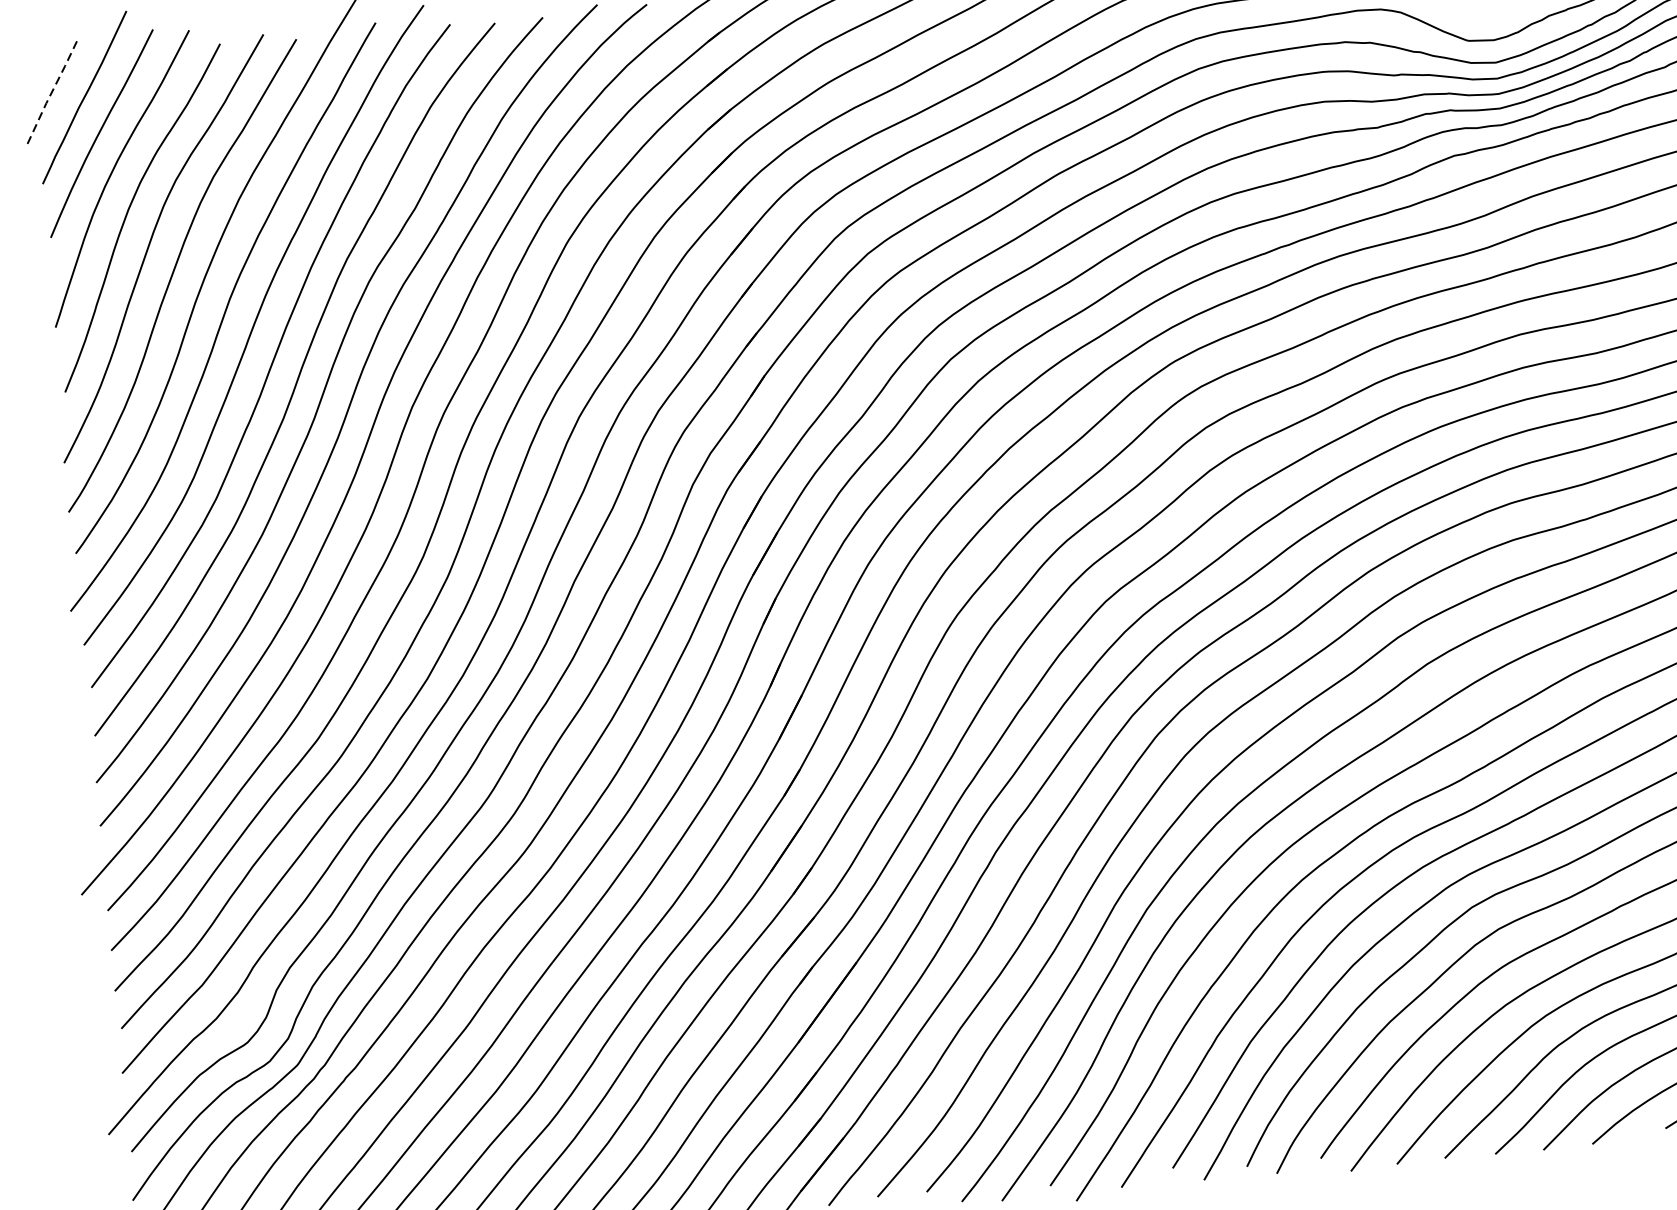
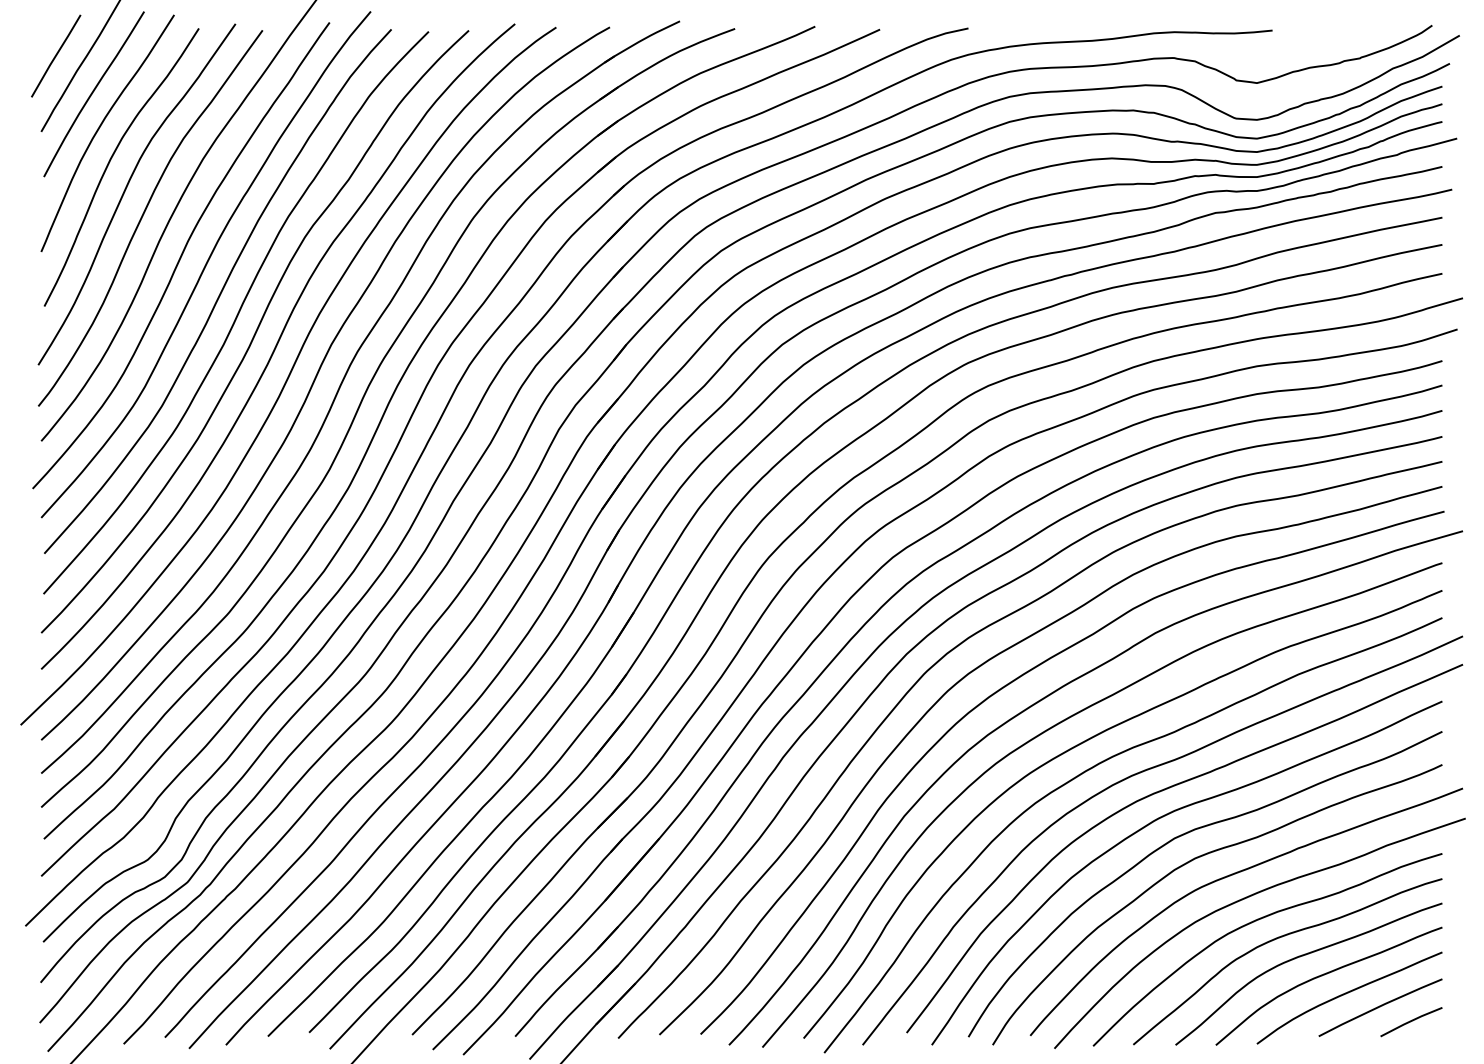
line: (51, 91) -> (55, 55), dashed -> solid

